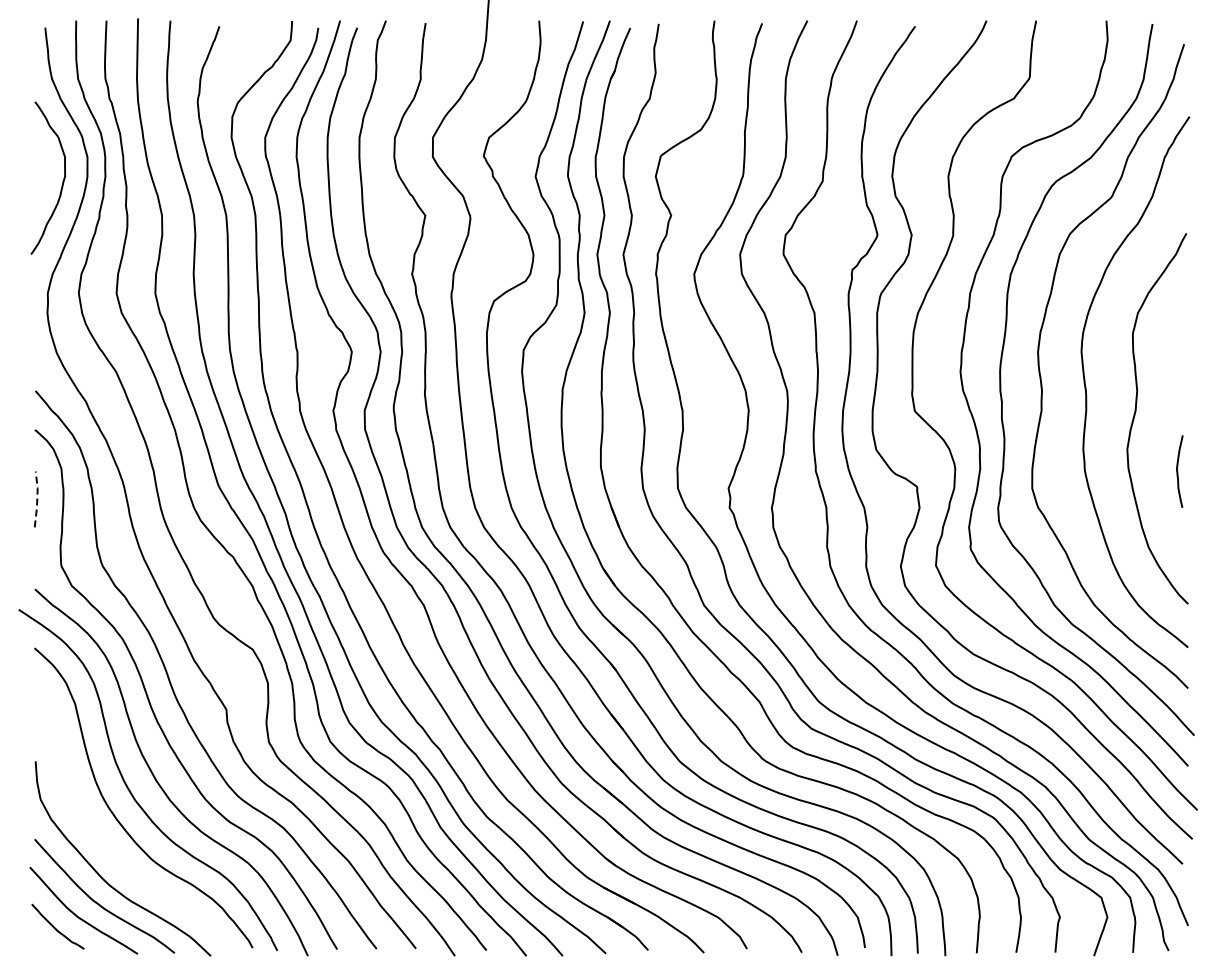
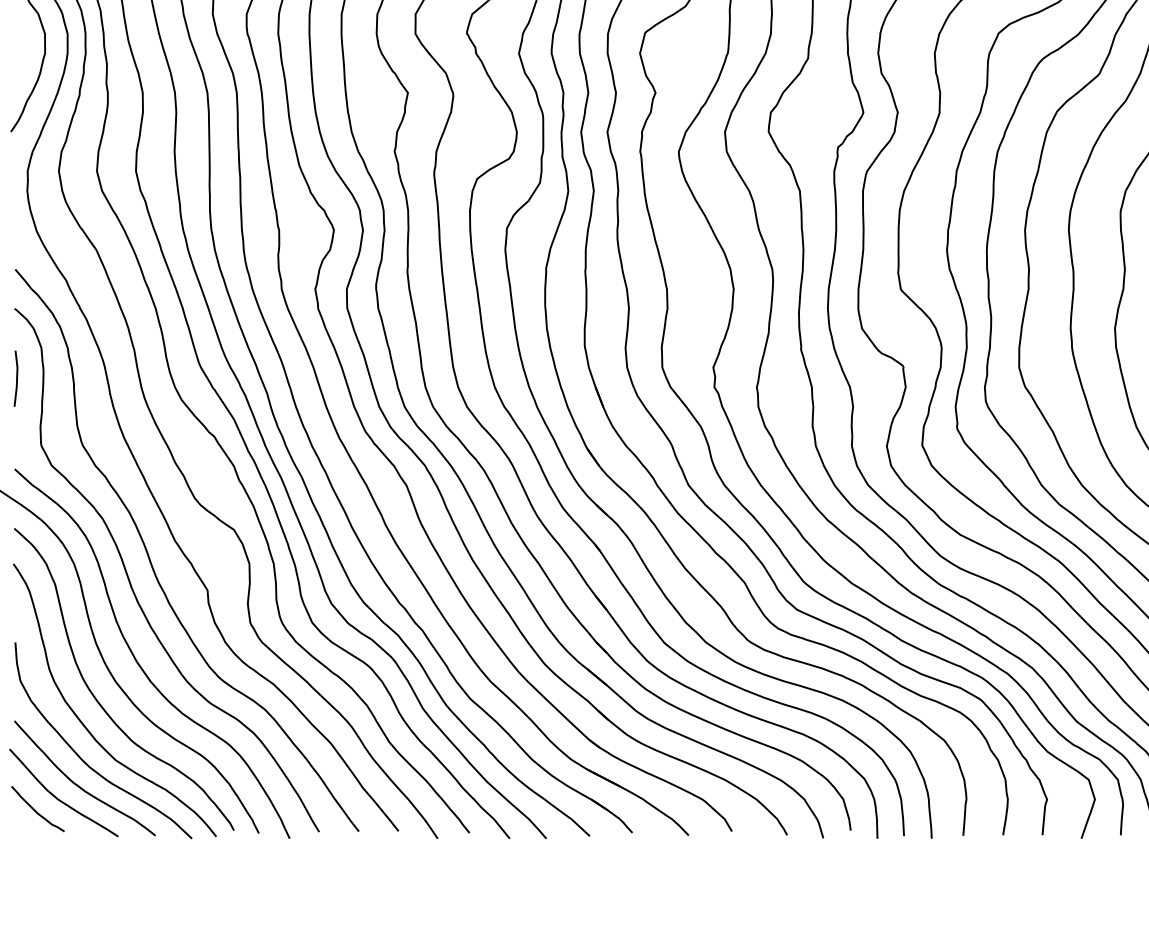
line: (37, 499) -> (17, 378), dashed -> solid
curve: (103, 841) -> (83, 723), added

